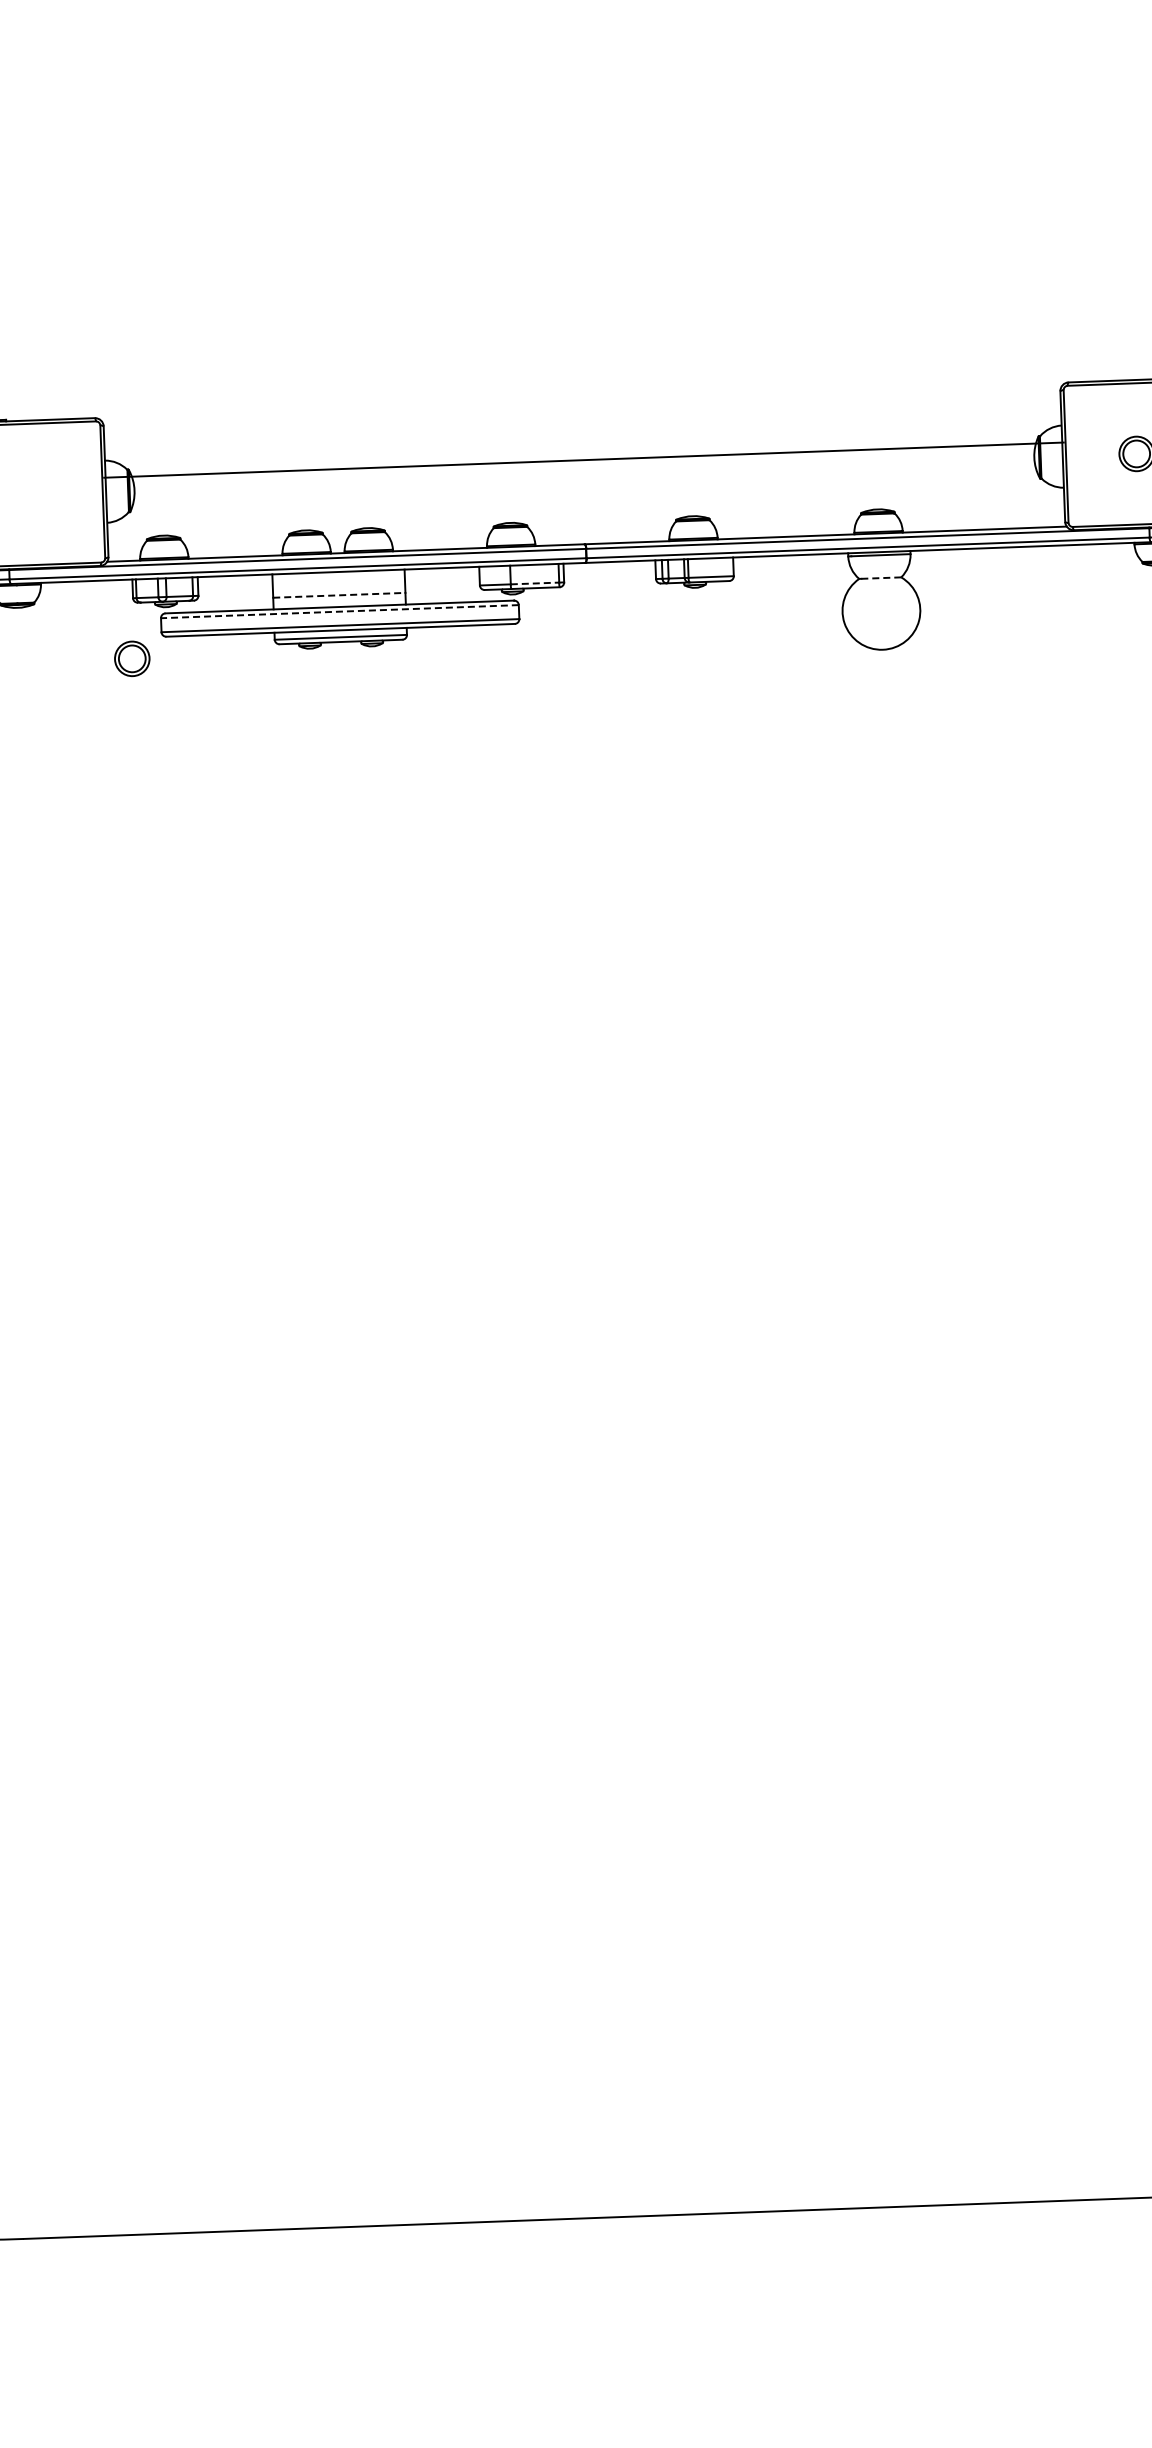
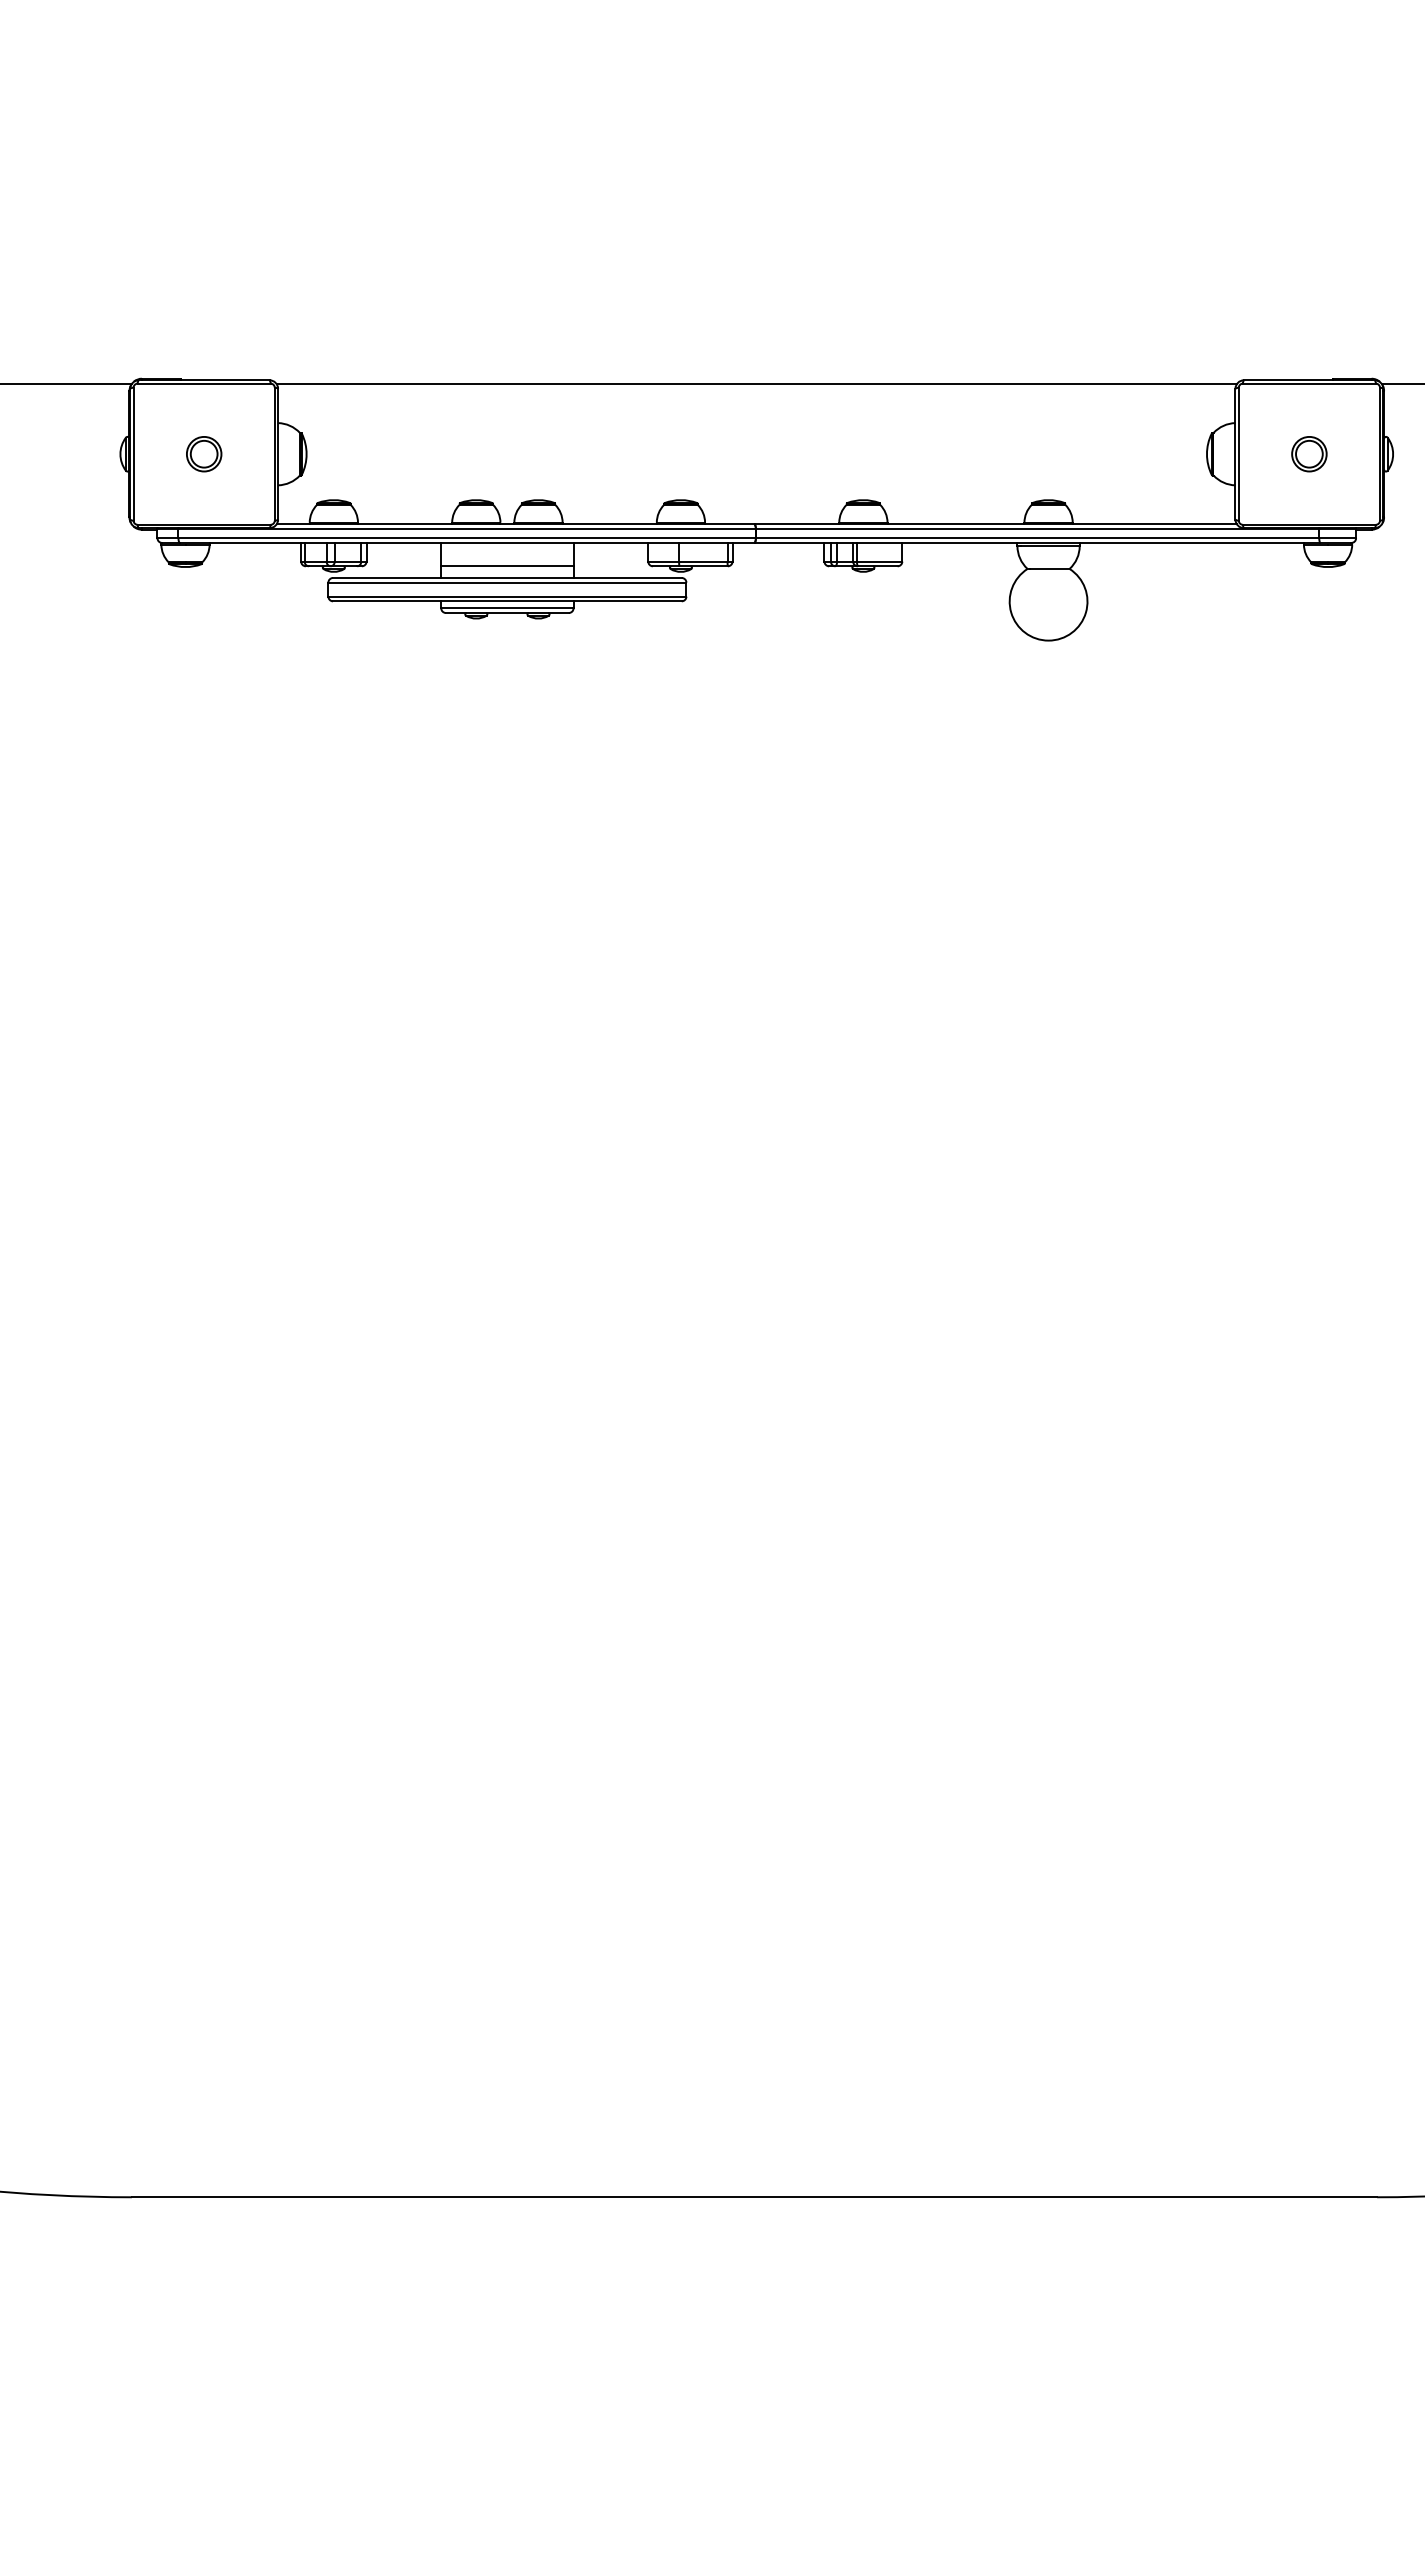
line: (583, 460) -> (756, 384), moved
line: (881, 577) -> (1049, 568), dashed -> solid
line: (535, 583) -> (703, 561), dashed -> solid
line: (339, 595) -> (507, 566), dashed -> solid
line: (339, 611) -> (506, 582), dashed -> solid
part: (132, 659) -> (204, 454), moved

